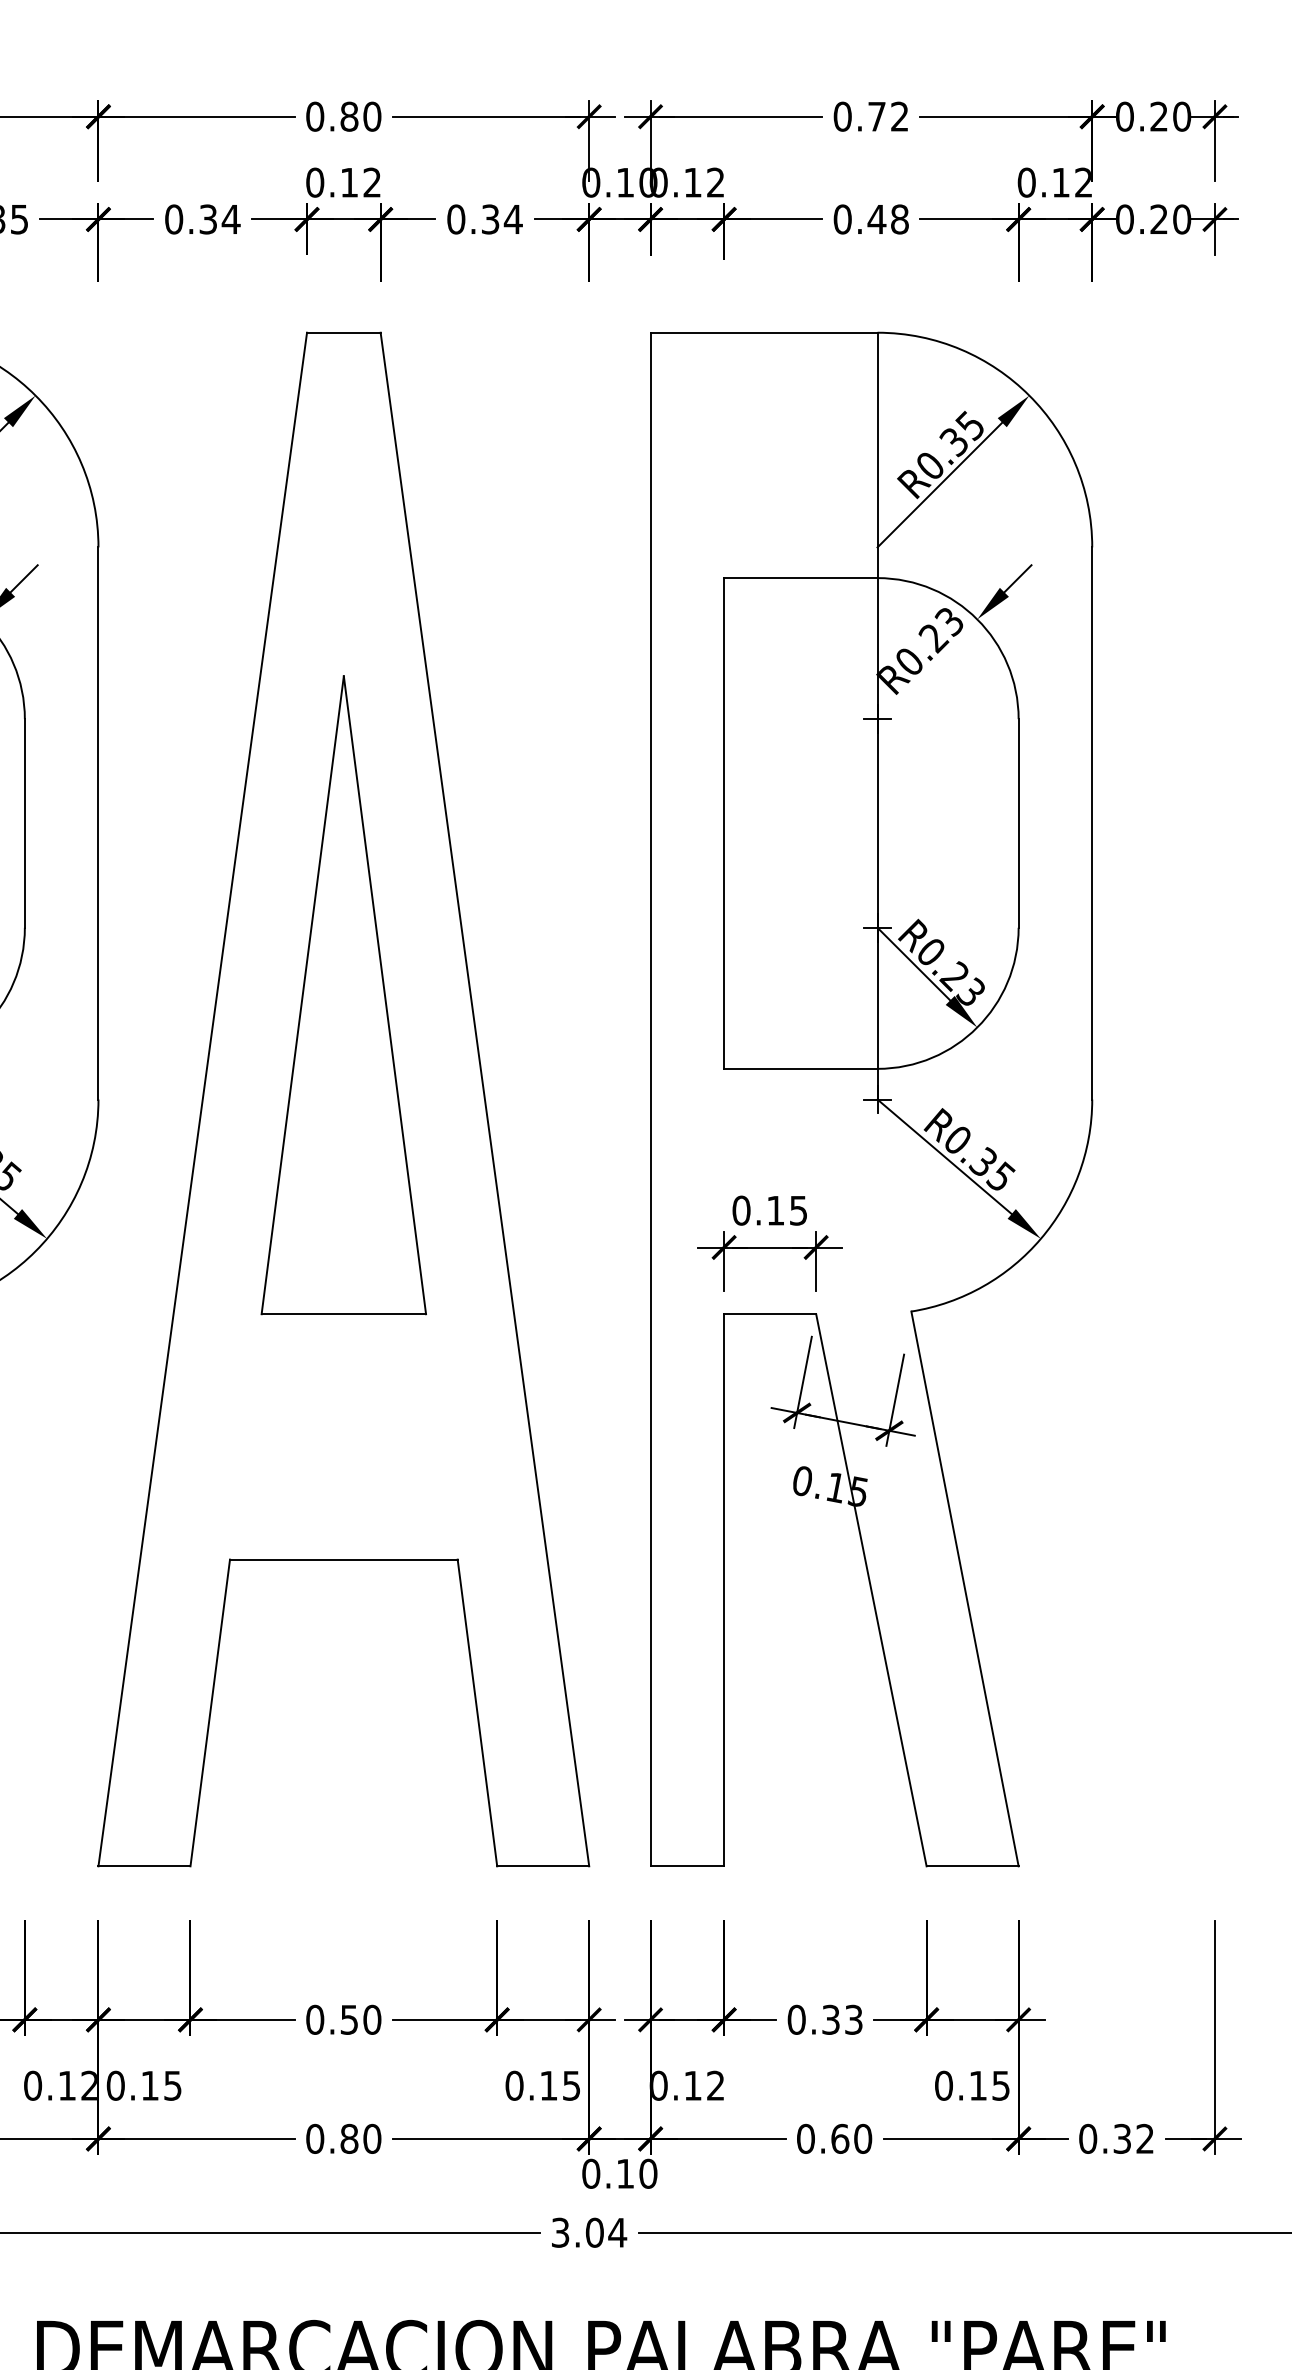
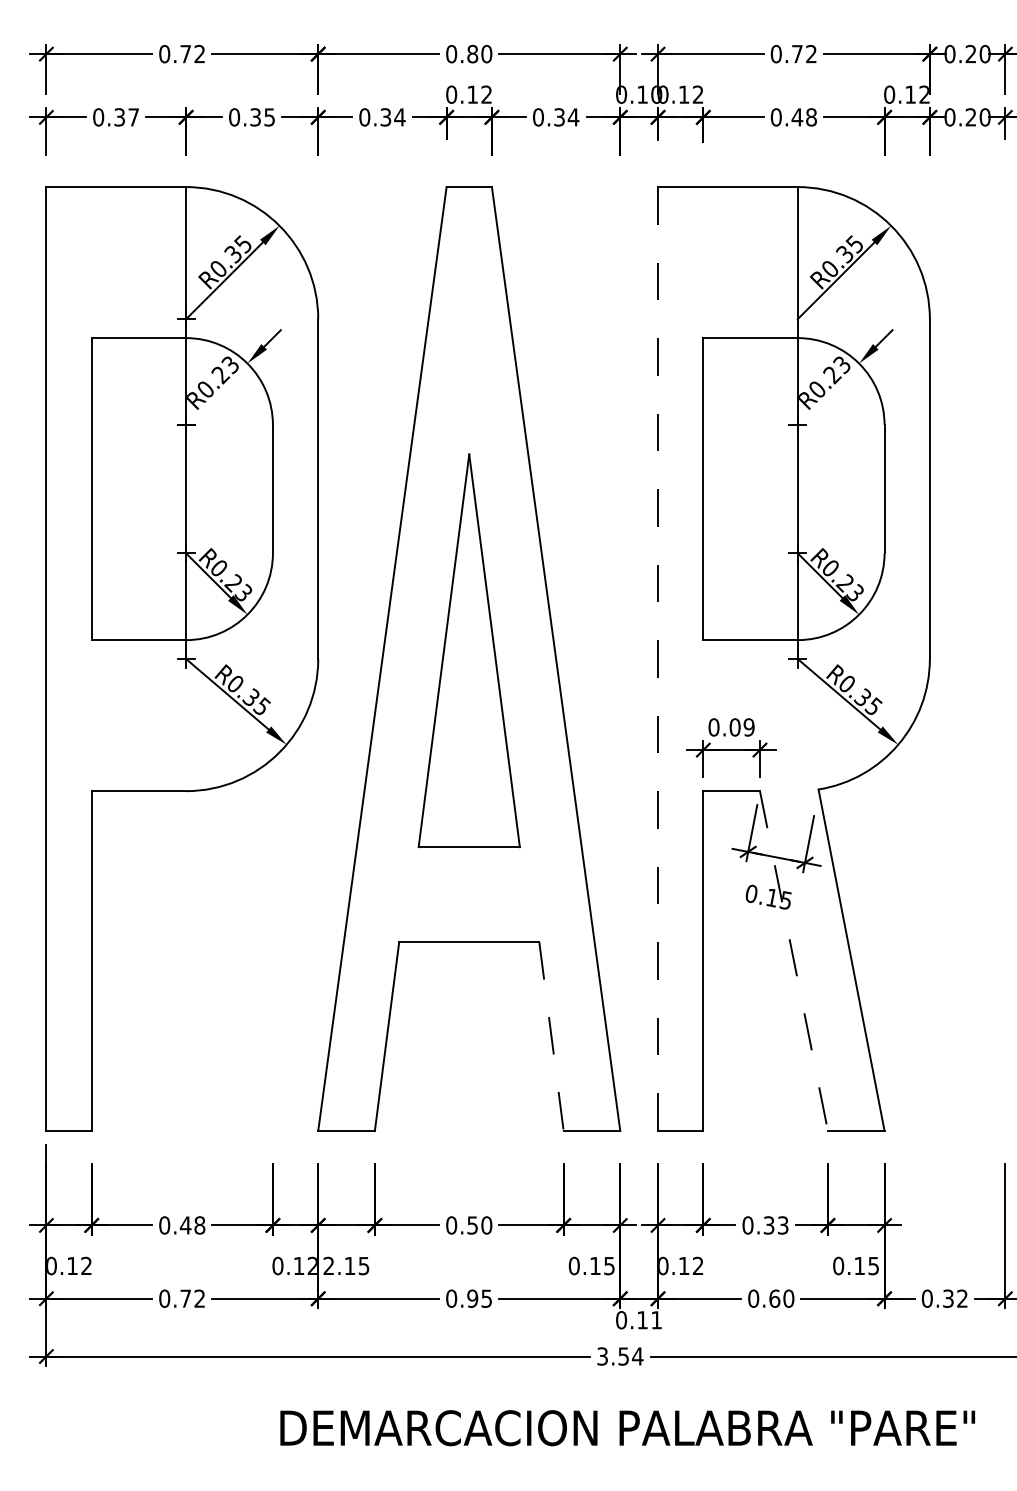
part: (342, 994) -> (468, 650), moved
line: (651, 1100) -> (658, 659), solid -> dashed
text: (786, 1210) -> (741, 727), 0.15 -> 0.09
line: (872, 1590) -> (794, 961), solid -> dashed
line: (477, 1714) -> (551, 1037), solid -> dashed
text: (115, 2084) -> (328, 1265), 0.15 -> 2.15
text: (360, 2138) -> (479, 1298), 0.80 -> 0.95
text: (648, 2174) -> (656, 1320), 0.10 -> 0.11
text: (594, 2232) -> (623, 1356), 3.04 -> 3.54

